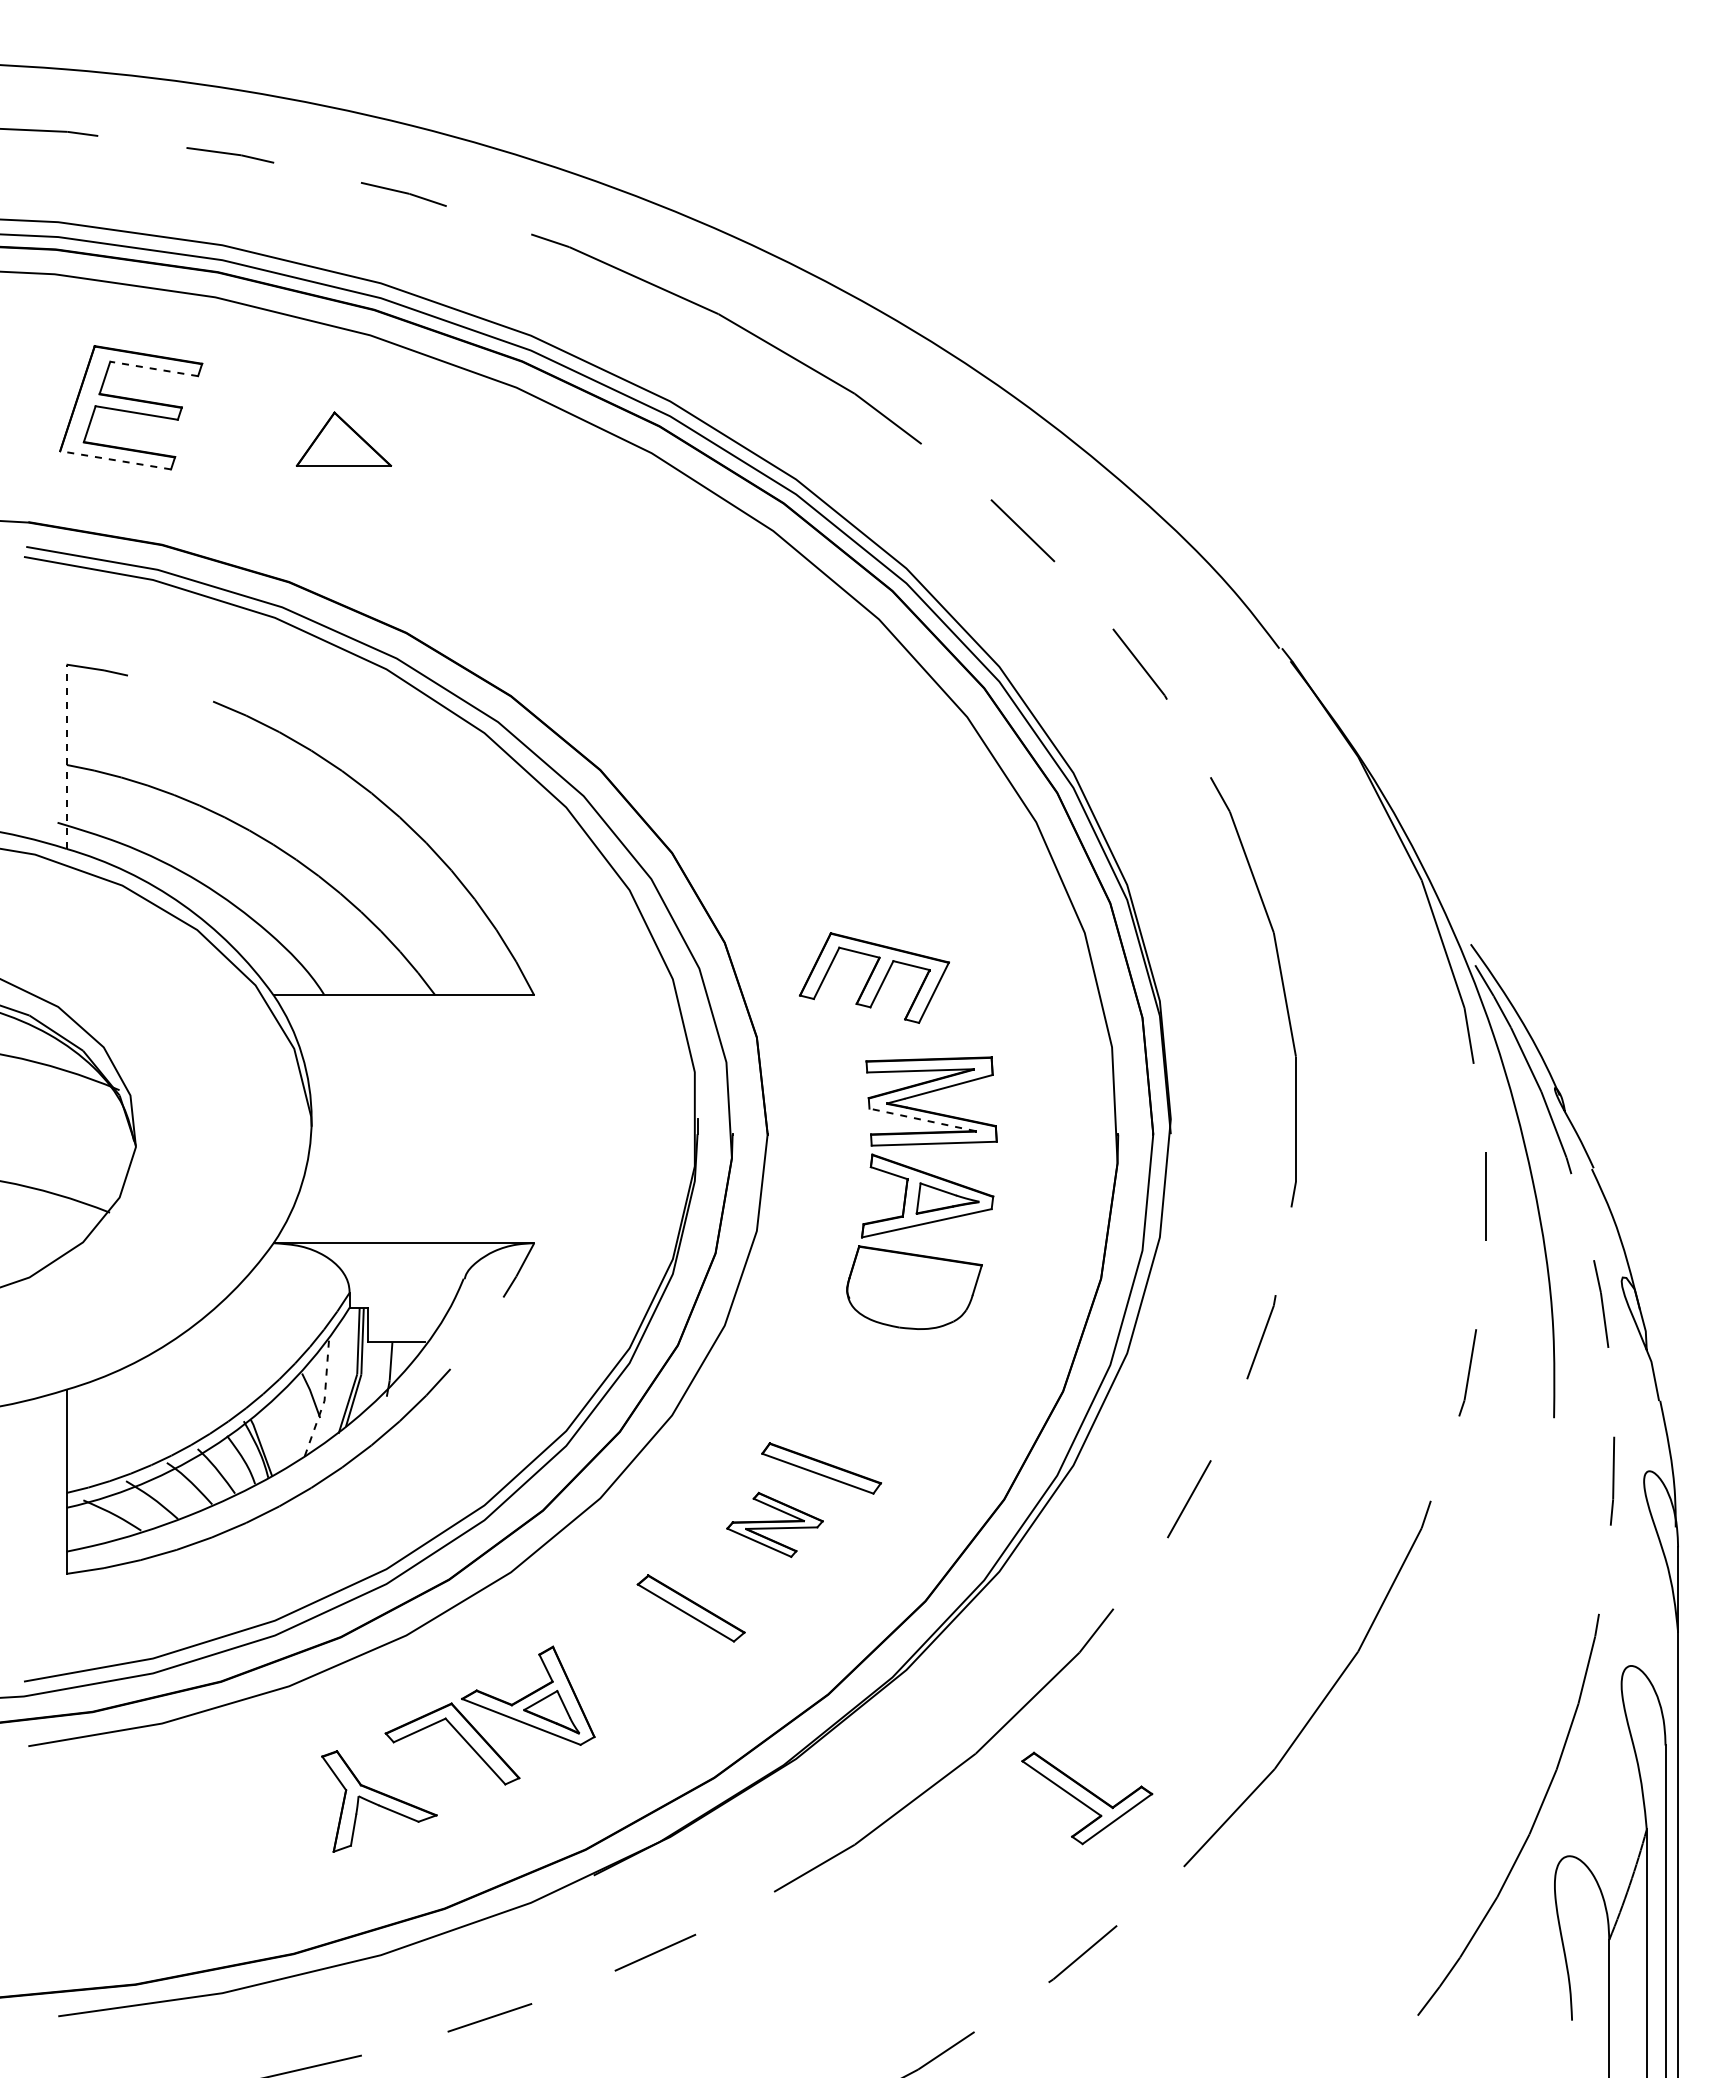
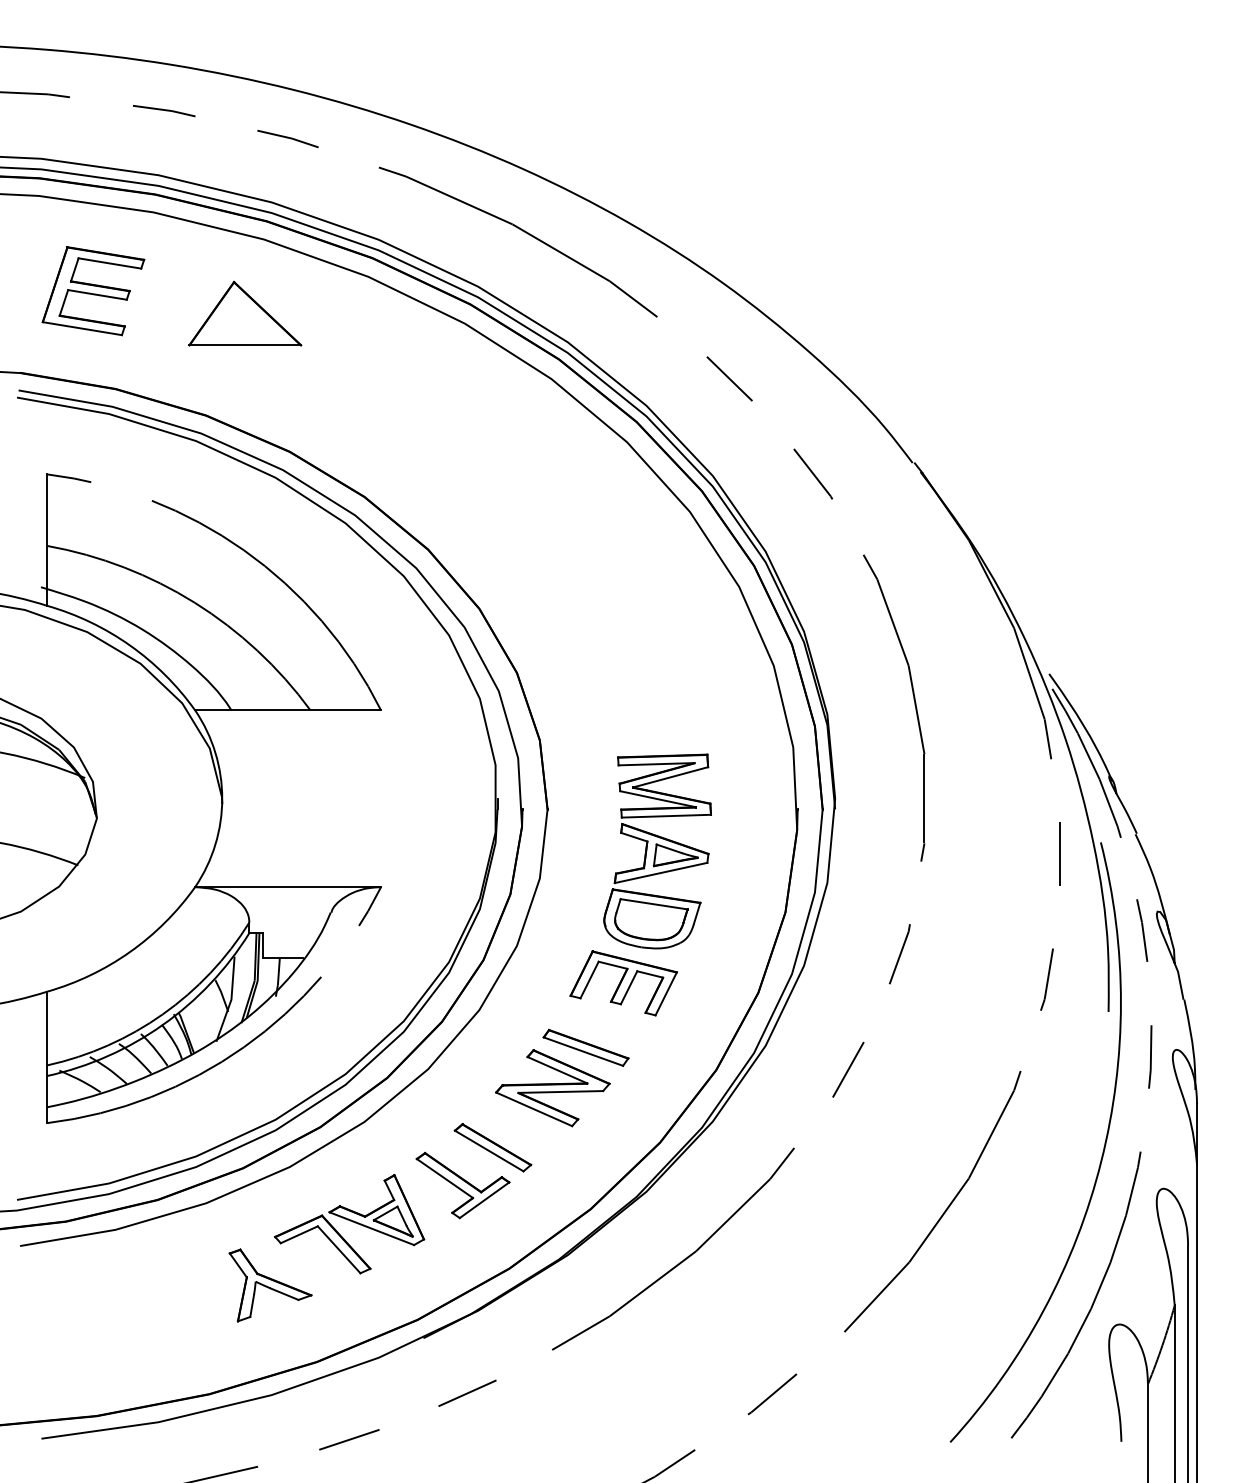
line: (154, 368) -> (110, 263), dashed -> solid
part: (343, 438) -> (244, 313), size x1.67
line: (115, 460) -> (82, 328), dashed -> solid
line: (66, 756) -> (47, 539), dashed -> solid
part: (874, 977) -> (623, 982), moved
line: (922, 1119) -> (658, 798), dashed -> solid
part: (912, 1288) -> (650, 919), added
line: (324, 1401) -> (231, 1000), dashed -> solid
part: (774, 1524) -> (552, 1087), size x1.67
arc: (1543, 1624) -> (1101, 1159), added
part: (1087, 1798) -> (463, 1185), moved

